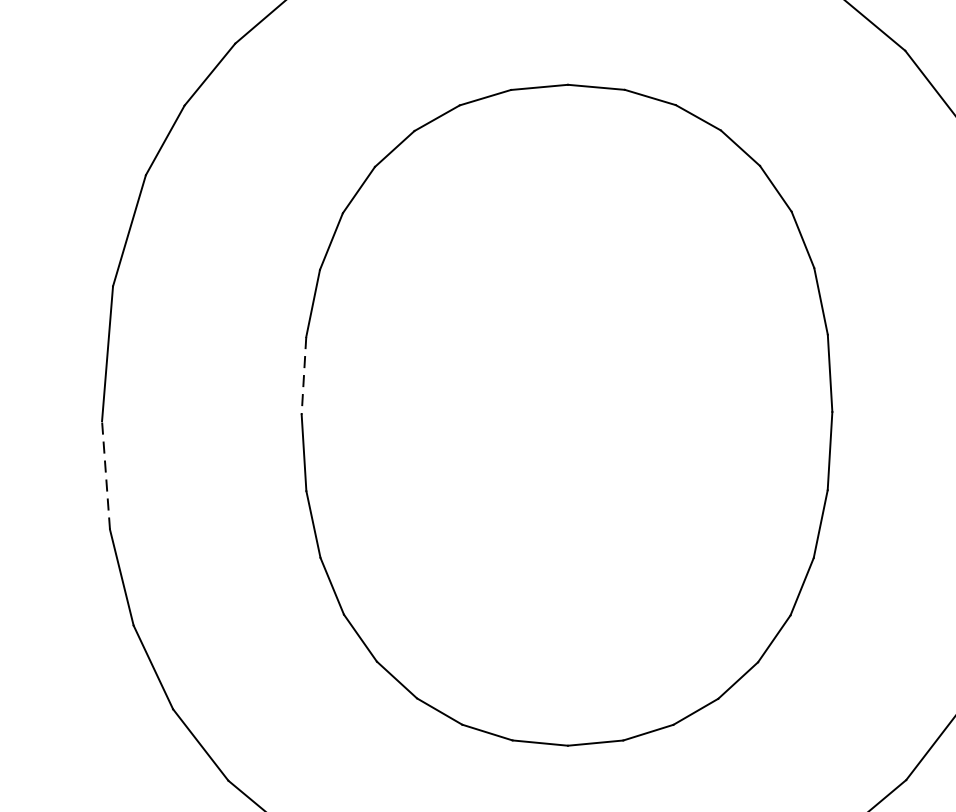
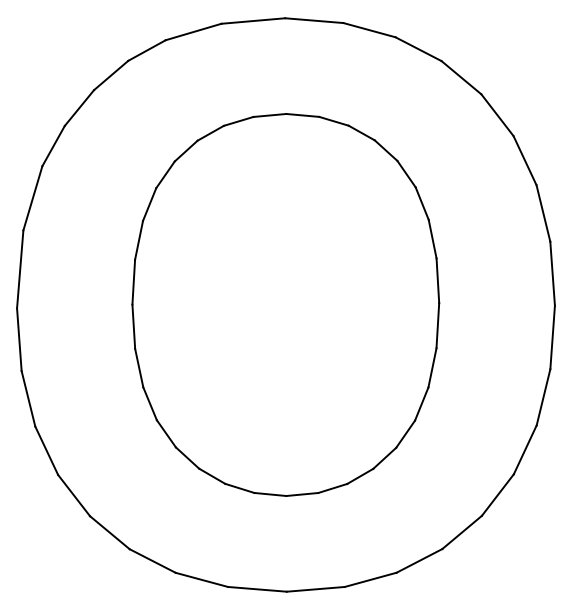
line: (303, 376) -> (133, 282), dashed -> solid
line: (106, 474) -> (19, 339), dashed -> solid

